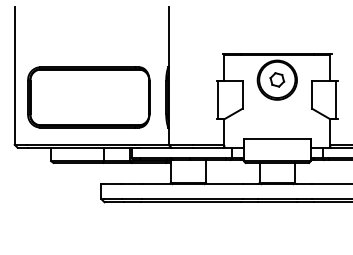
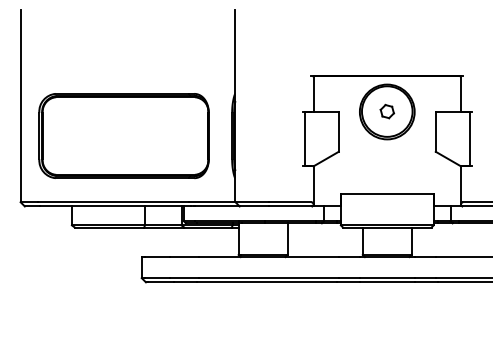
part: (277, 79) -> (387, 110), size x0.7

